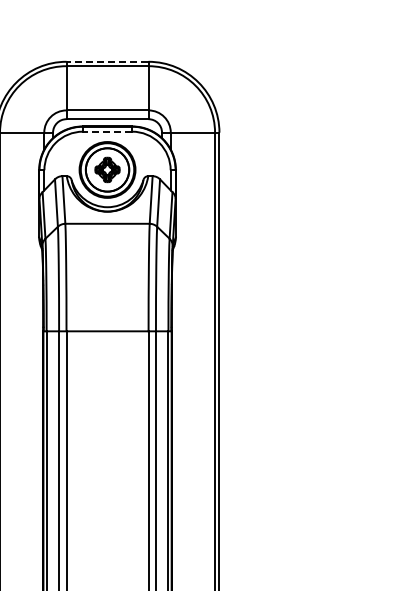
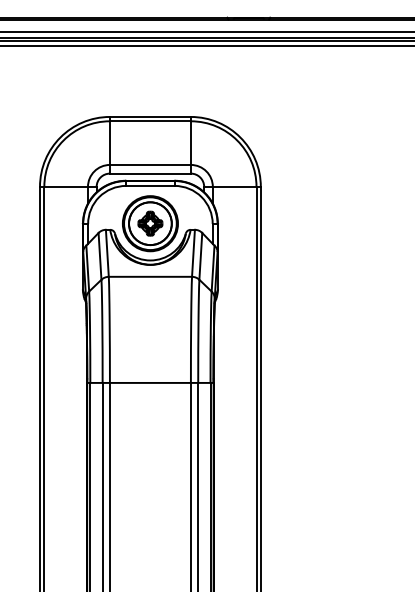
line: (106, 61) -> (149, 116), dashed -> solid
line: (106, 131) -> (149, 185), dashed -> solid

